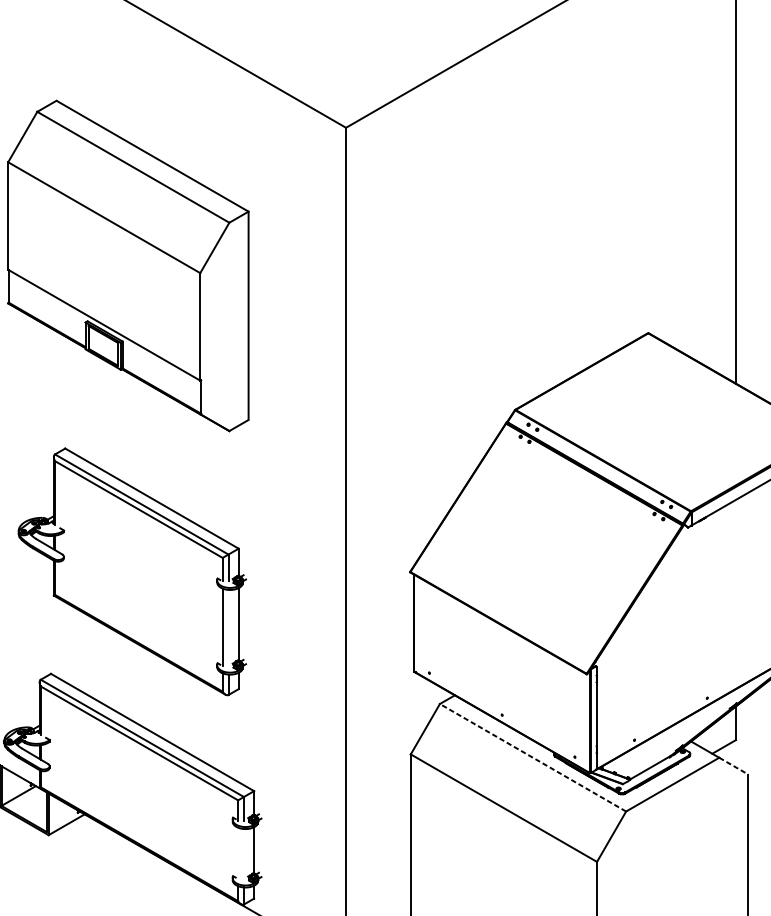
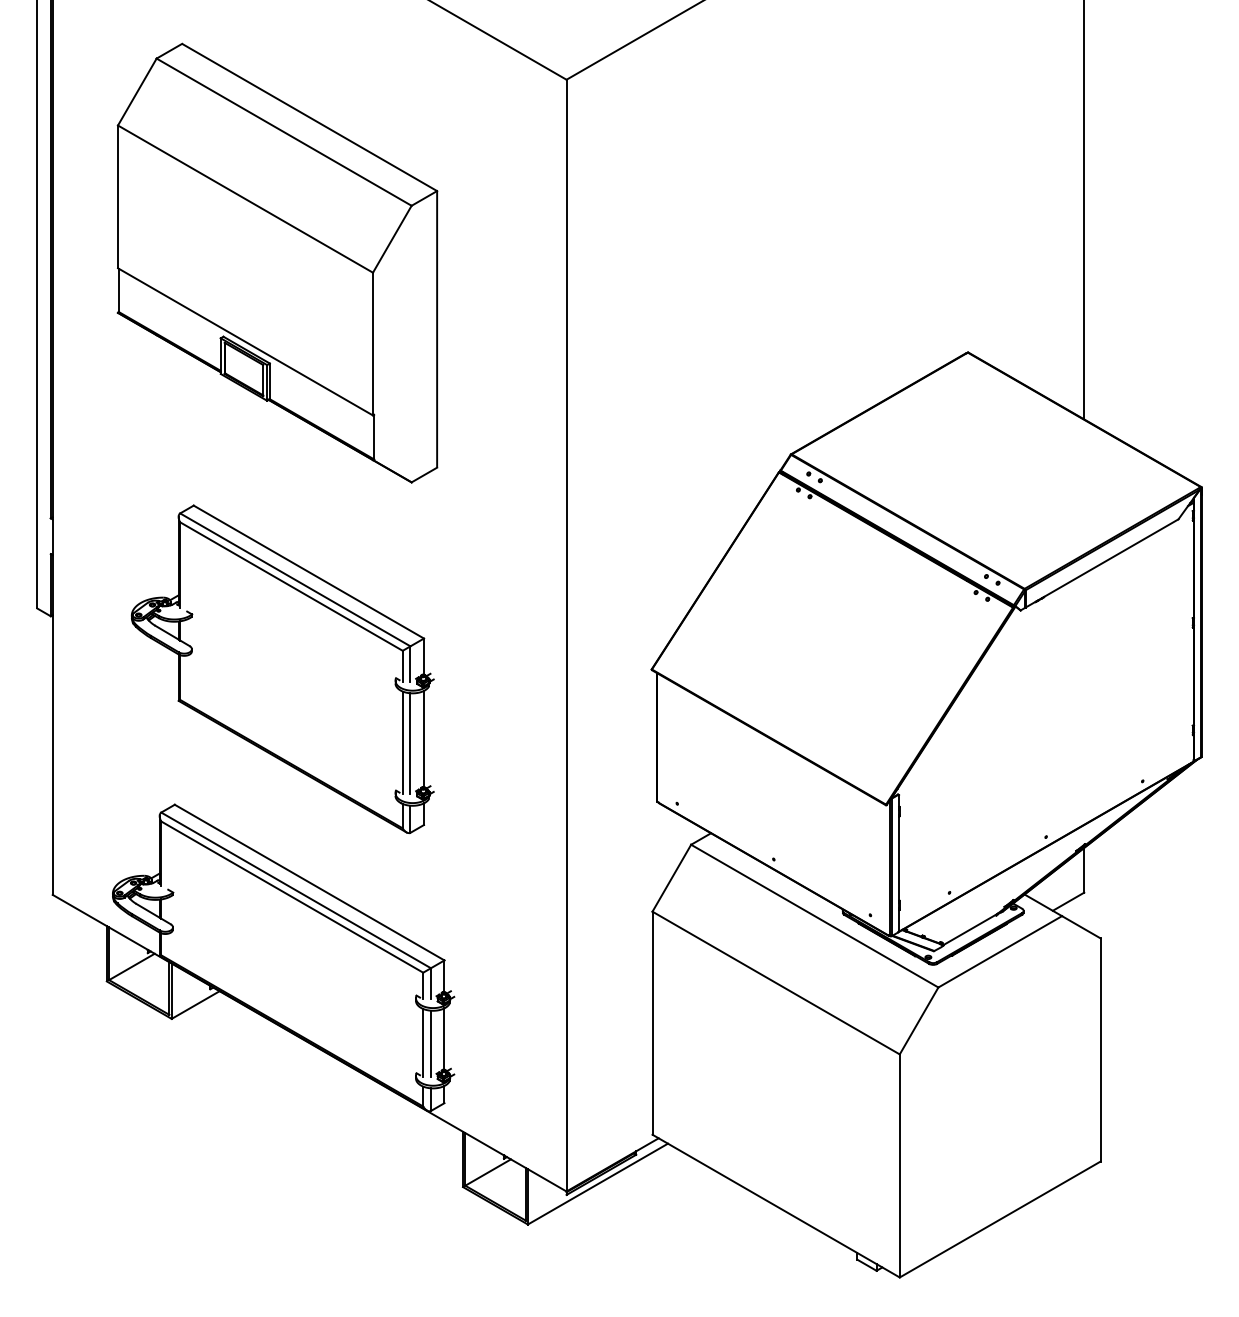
line: (228, 627) -> (410, 743), added
line: (532, 758) -> (814, 916), dashed -> solid
line: (733, 766) -> (1081, 927), dashed -> solid
line: (238, 852) -> (423, 1042), added
line: (243, 853) -> (430, 1043), added

